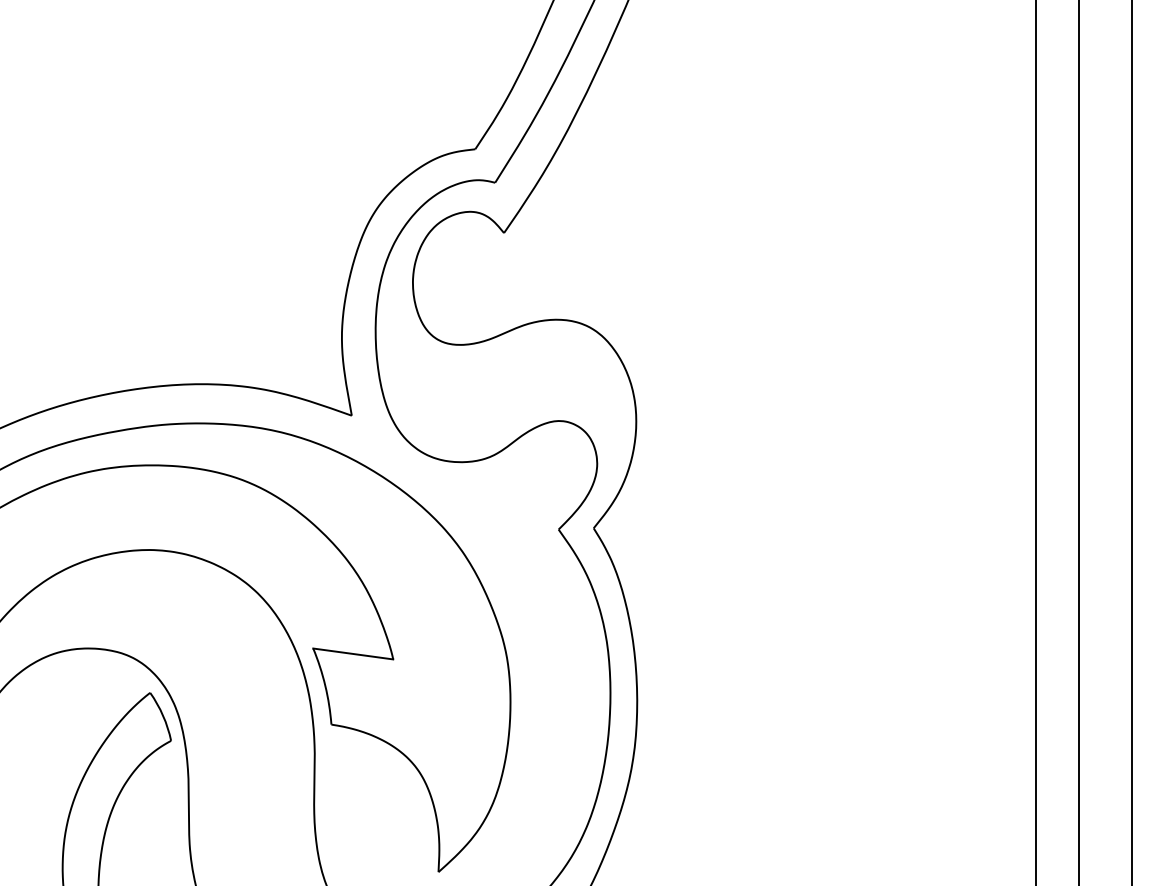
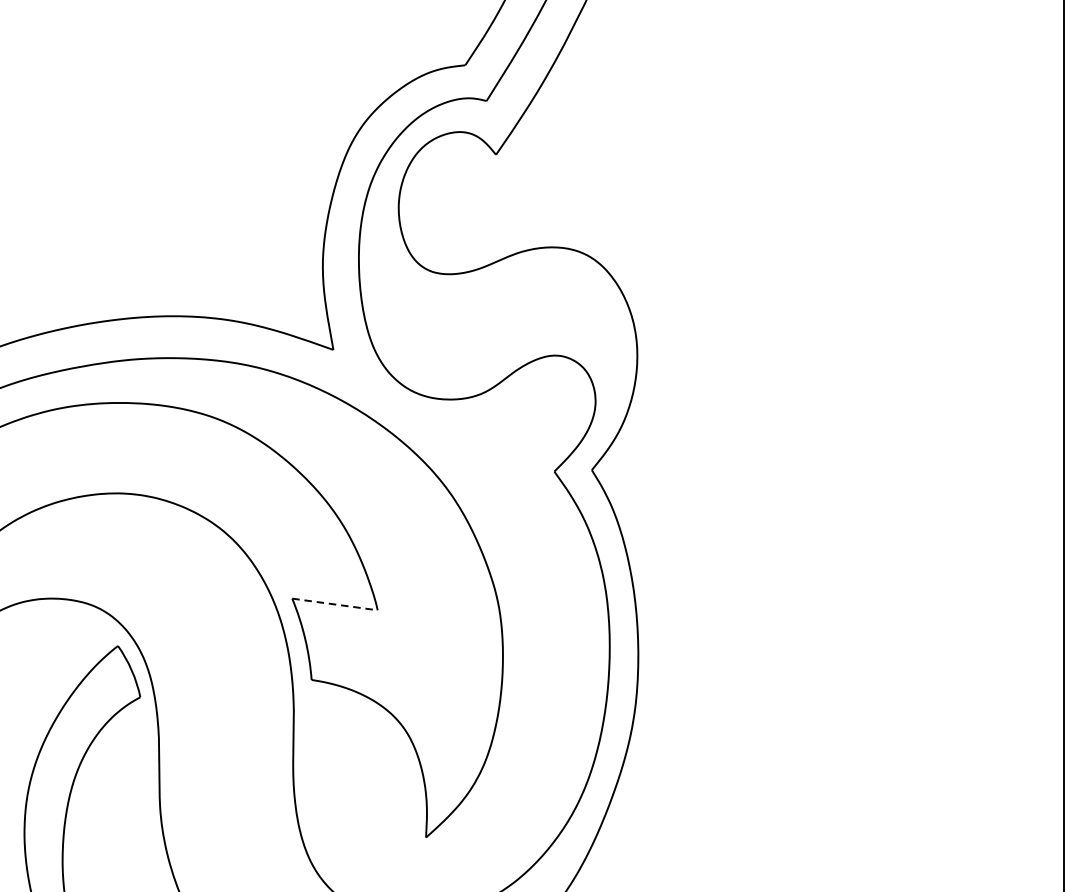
line: (353, 654) -> (335, 605), solid -> dashed

